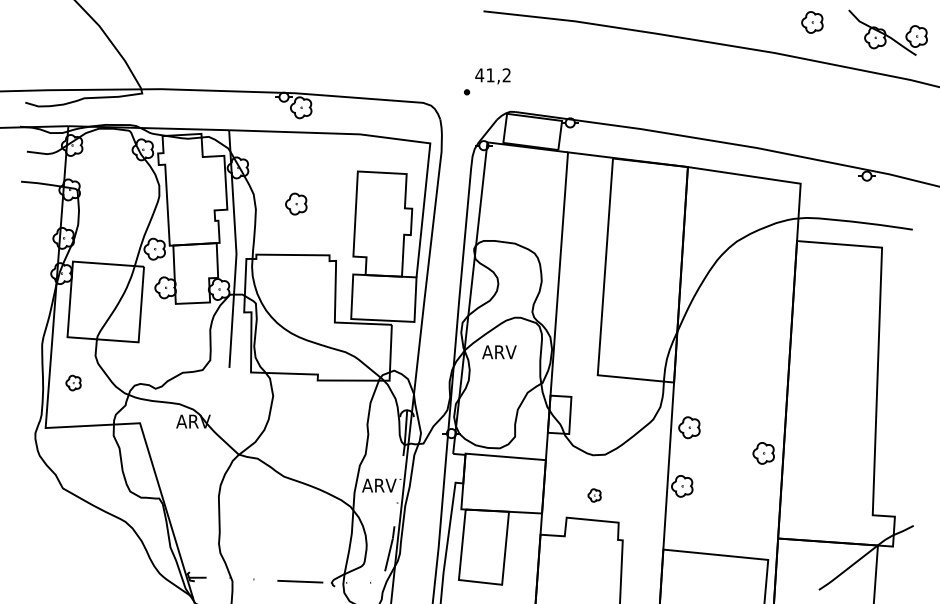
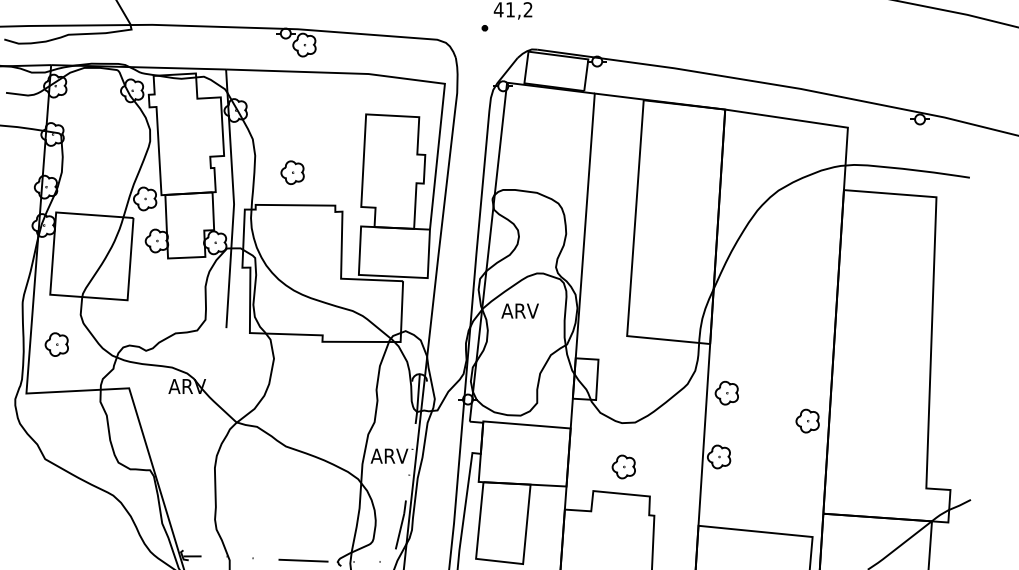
part: (296, 203) -> (292, 172), moved
part: (73, 382) -> (56, 343), size x1.43
part: (594, 495) -> (623, 466), size x1.67

